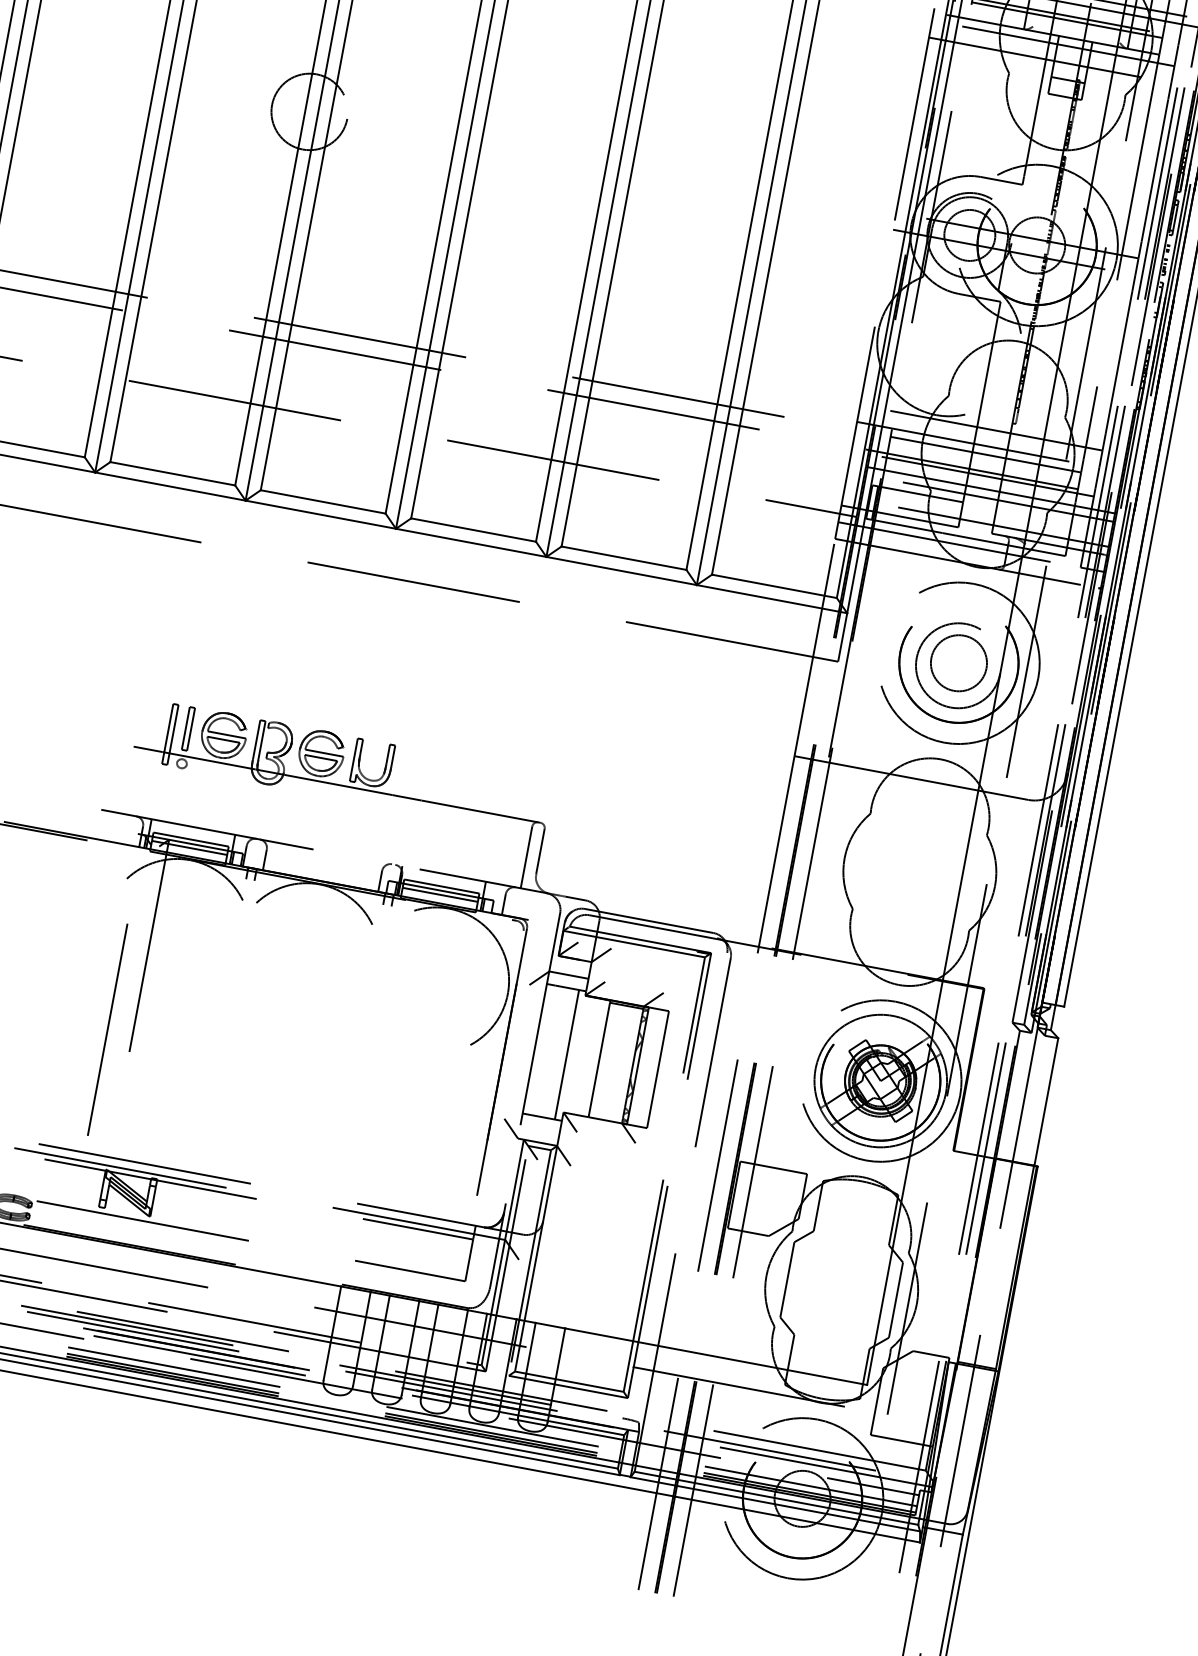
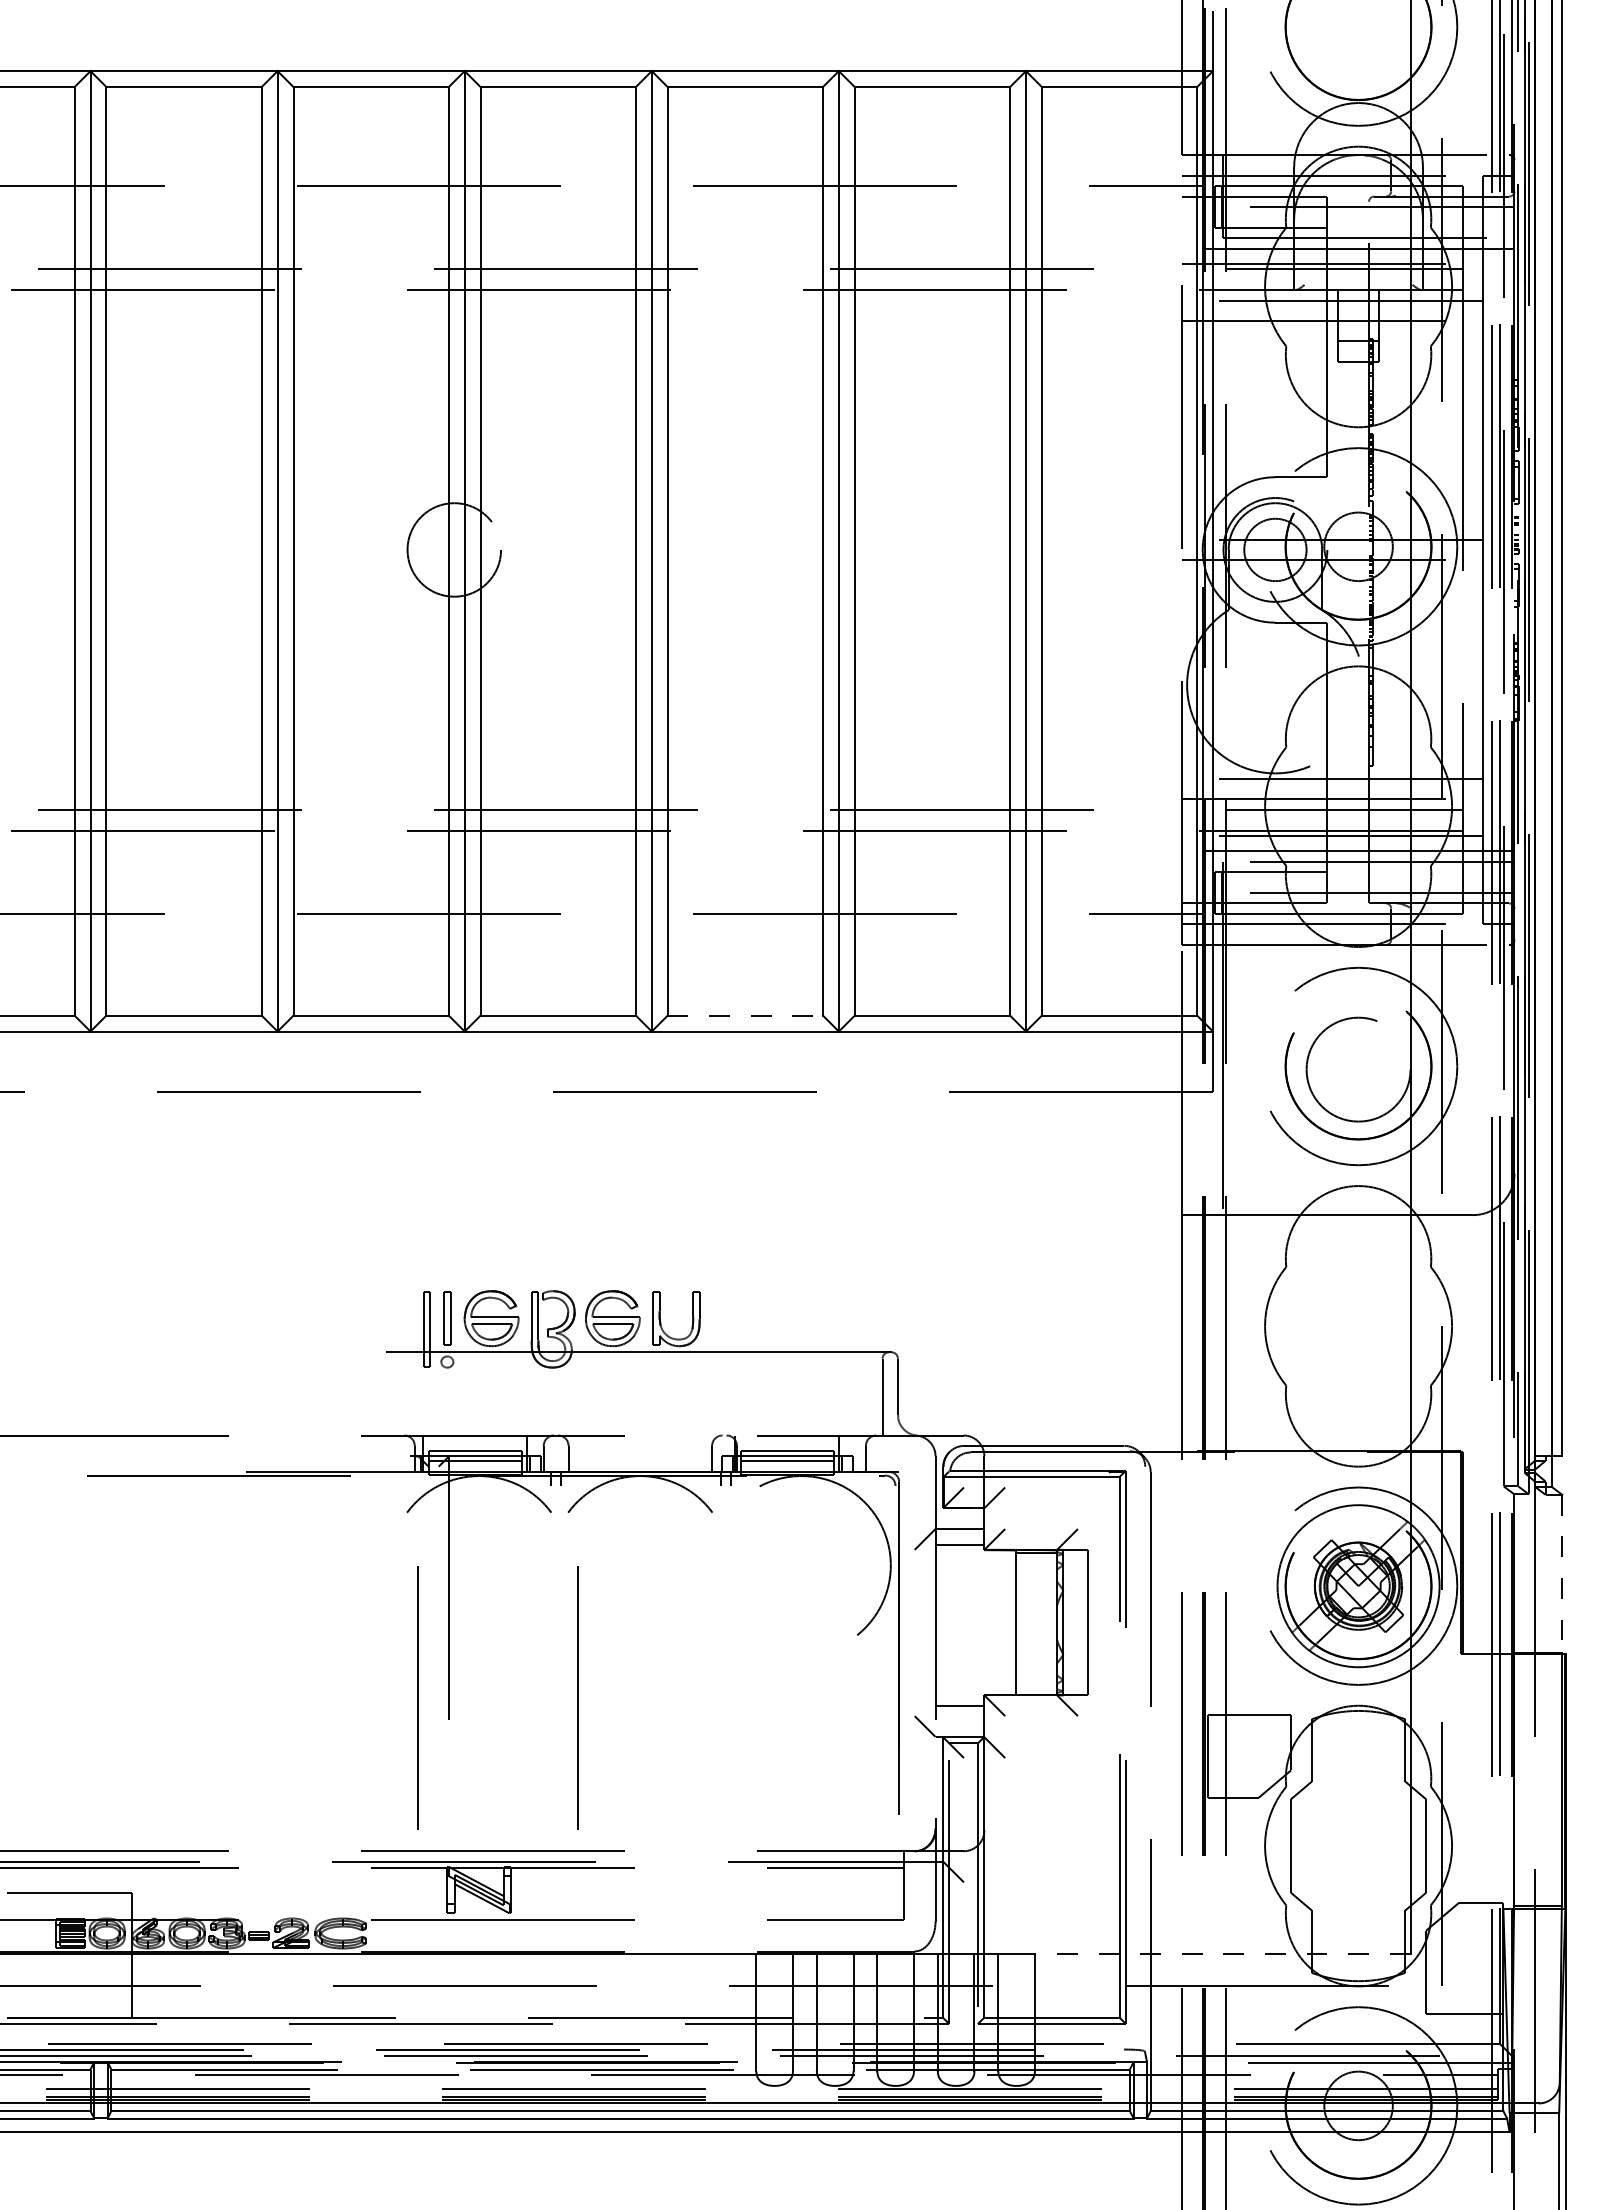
line: (473, 530) -> (745, 1015), solid -> dashed
circle: (958, 663) -> (1358, 1066), removed
line: (236, 1053) -> (577, 1697), added
line: (567, 1054) -> (975, 1624), removed
line: (1046, 1102) -> (1562, 1574), solid -> dashed
line: (715, 1356) -> (1222, 1954), solid -> dashed

